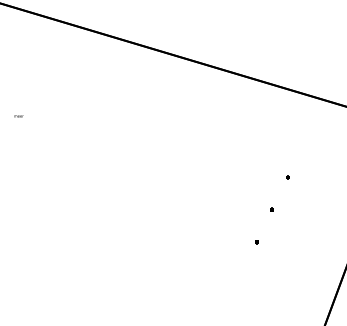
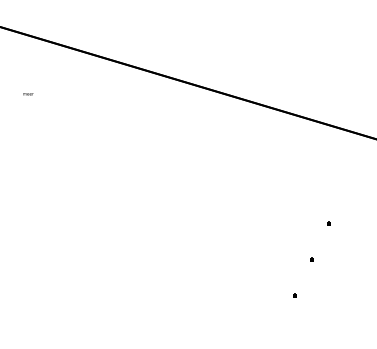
text: (18, 116) -> (27, 94), moved

